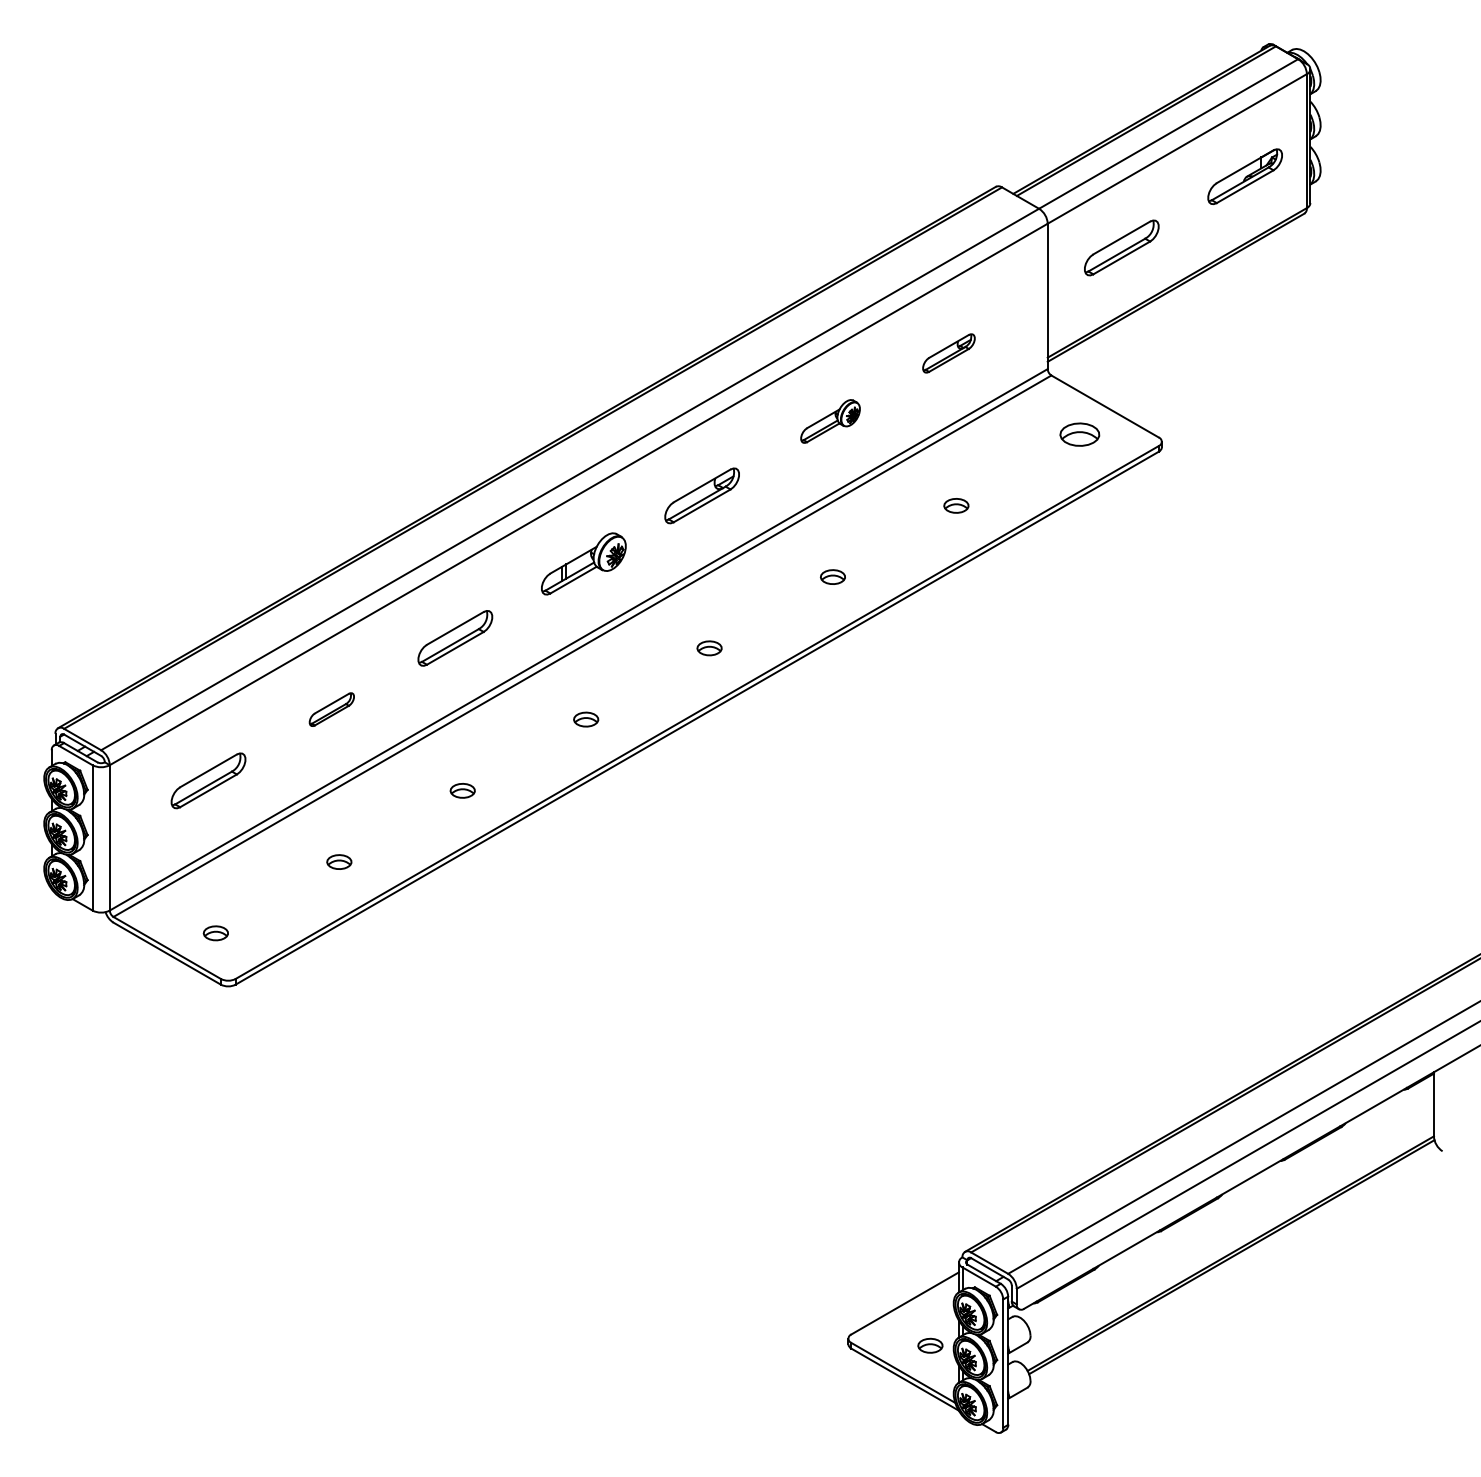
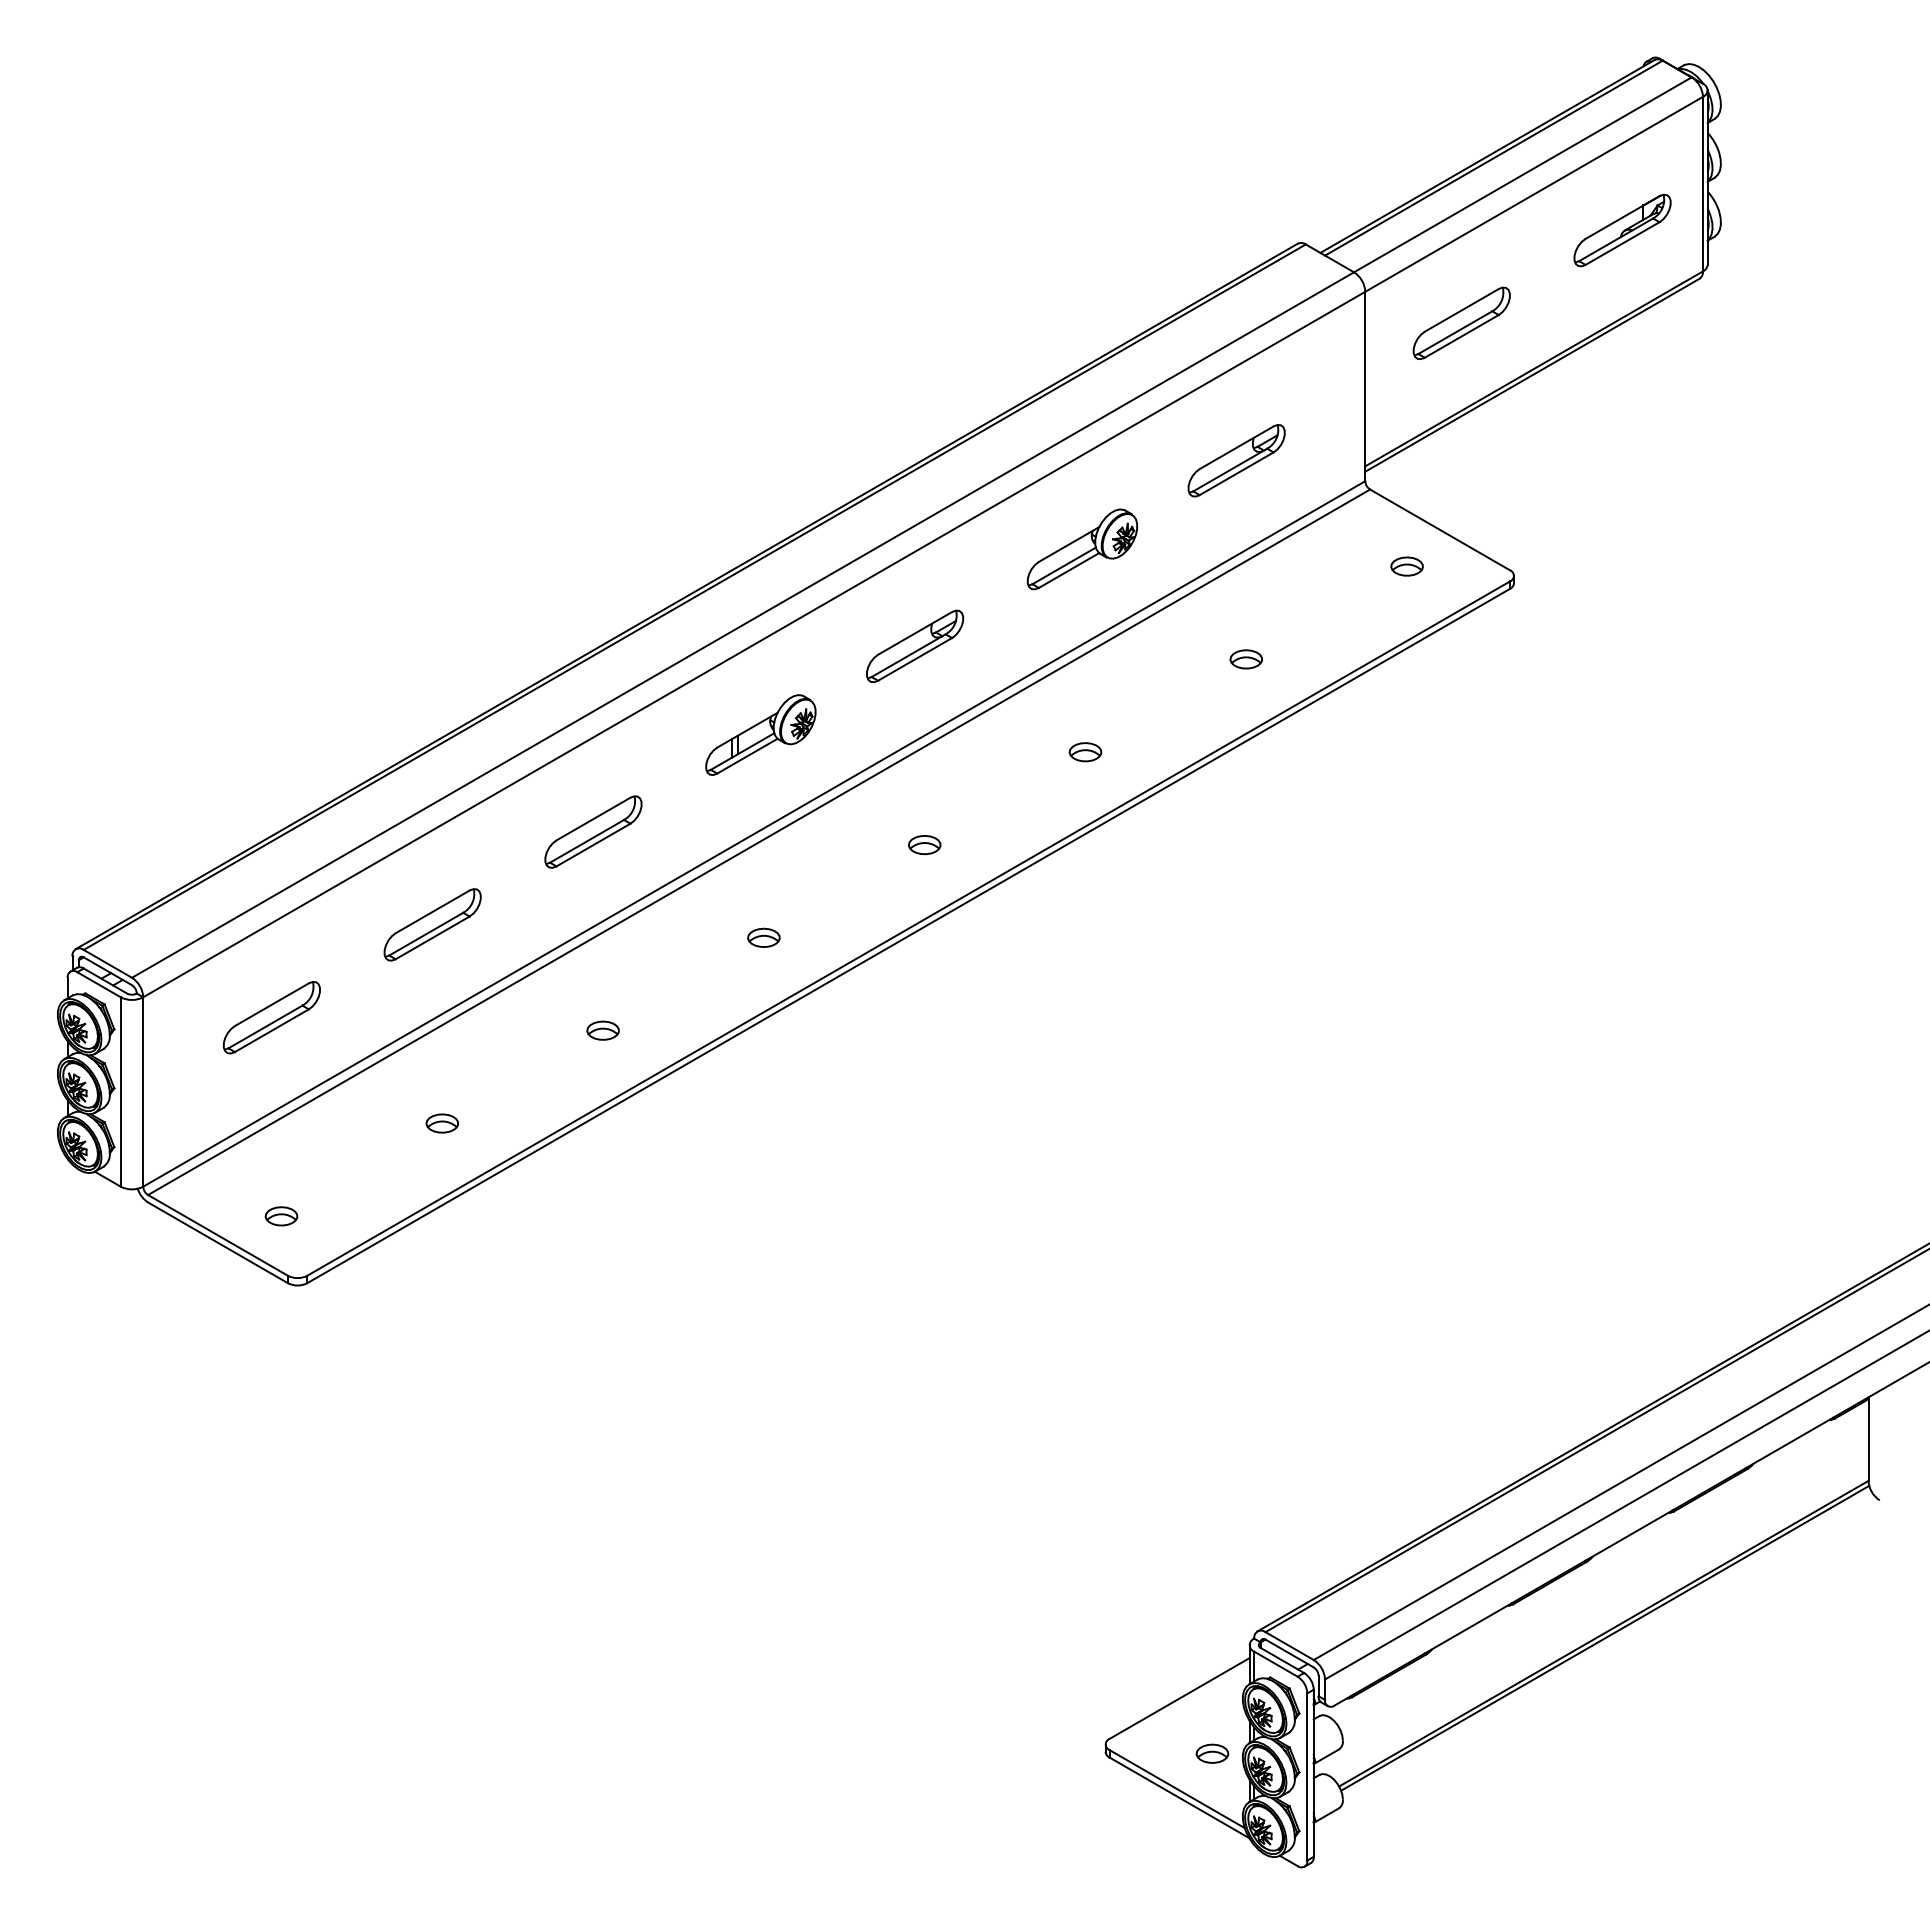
part: (948, 353) -> (1236, 460), size x1.43
part: (829, 421) -> (1081, 549), size x1.43
part: (1079, 434) -> (1406, 566), size x0.62
part: (331, 709) -> (432, 924), size x1.67

